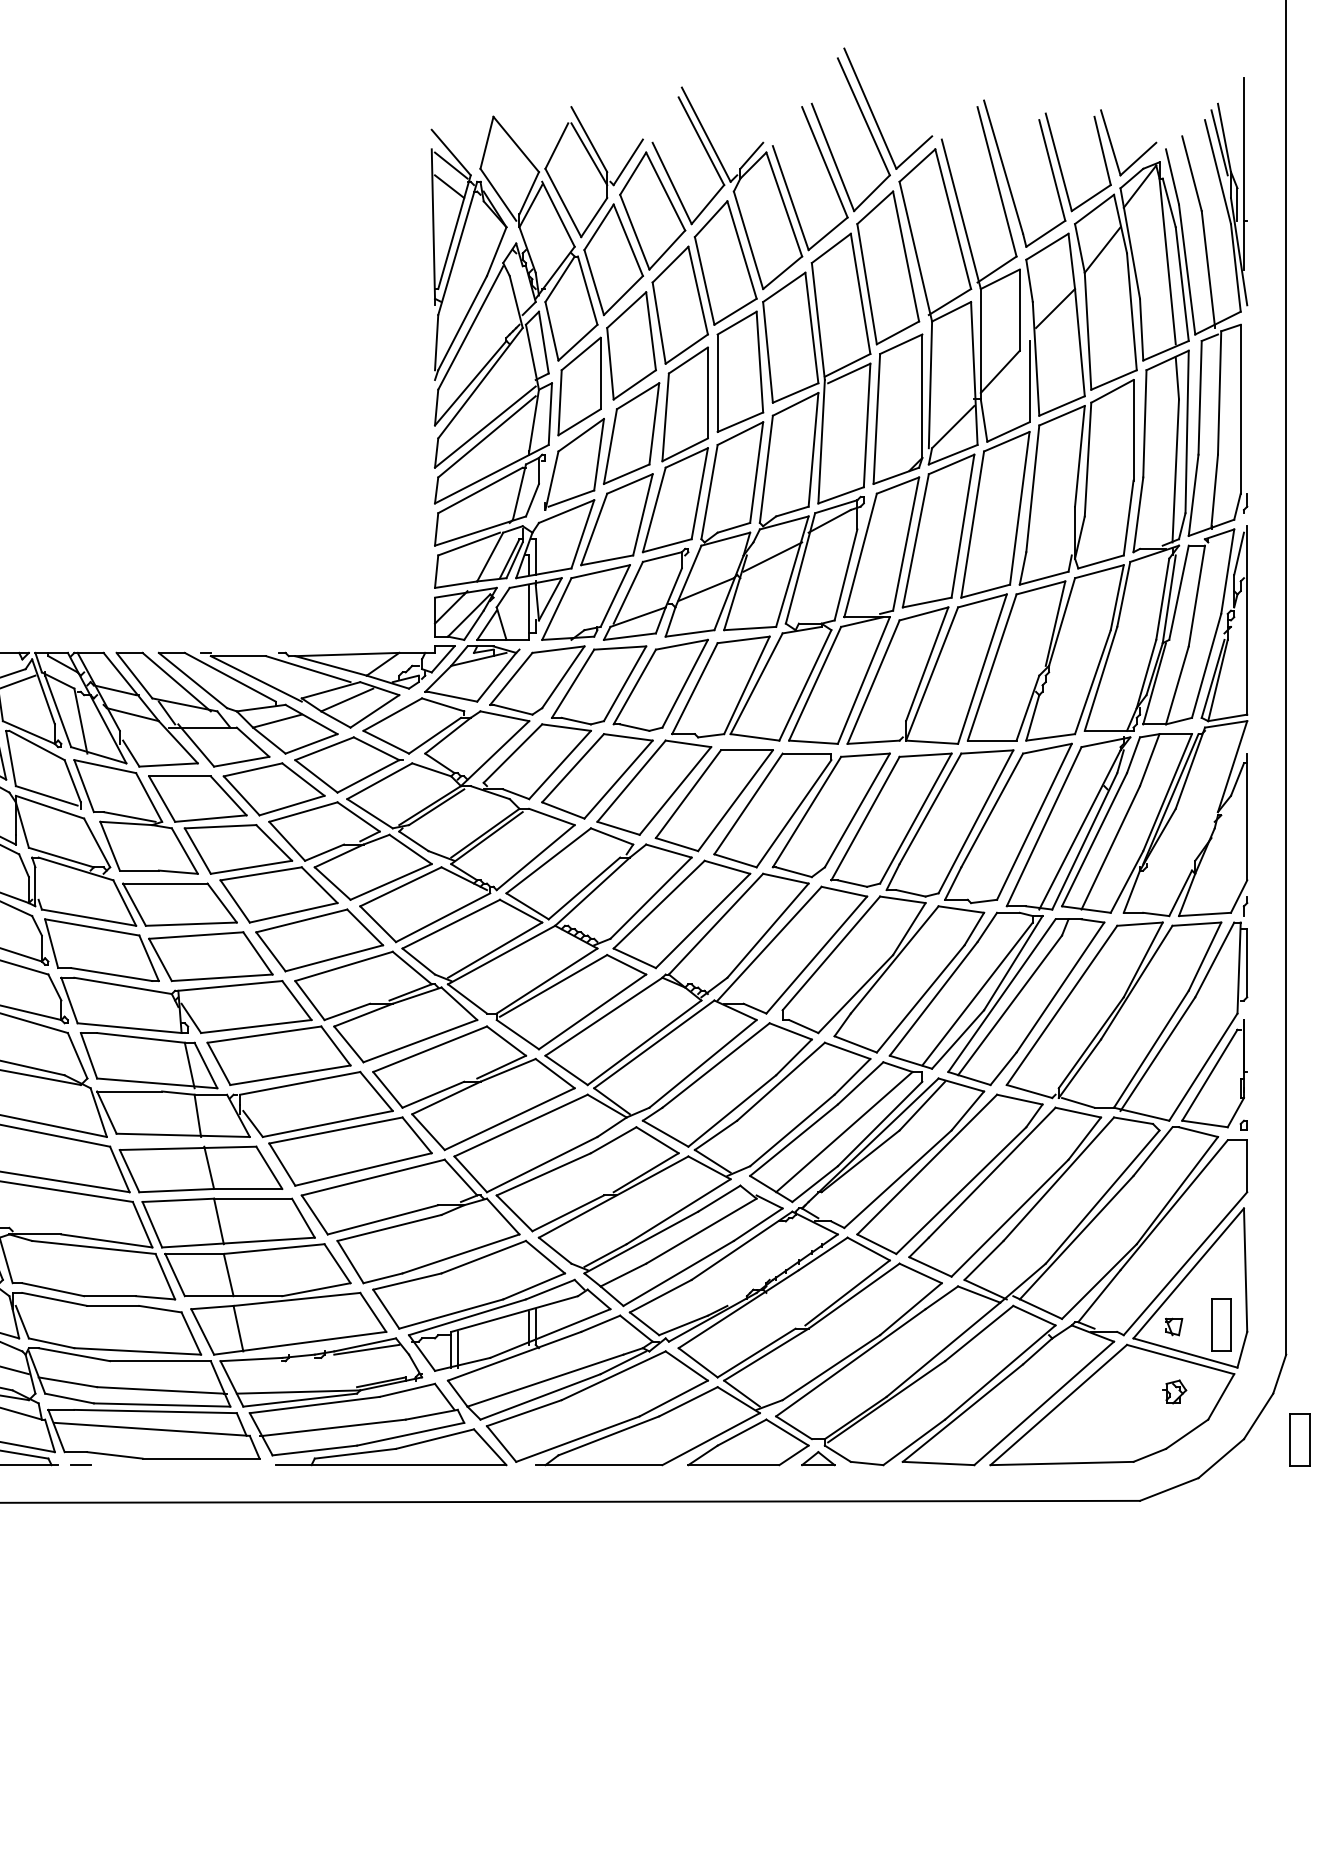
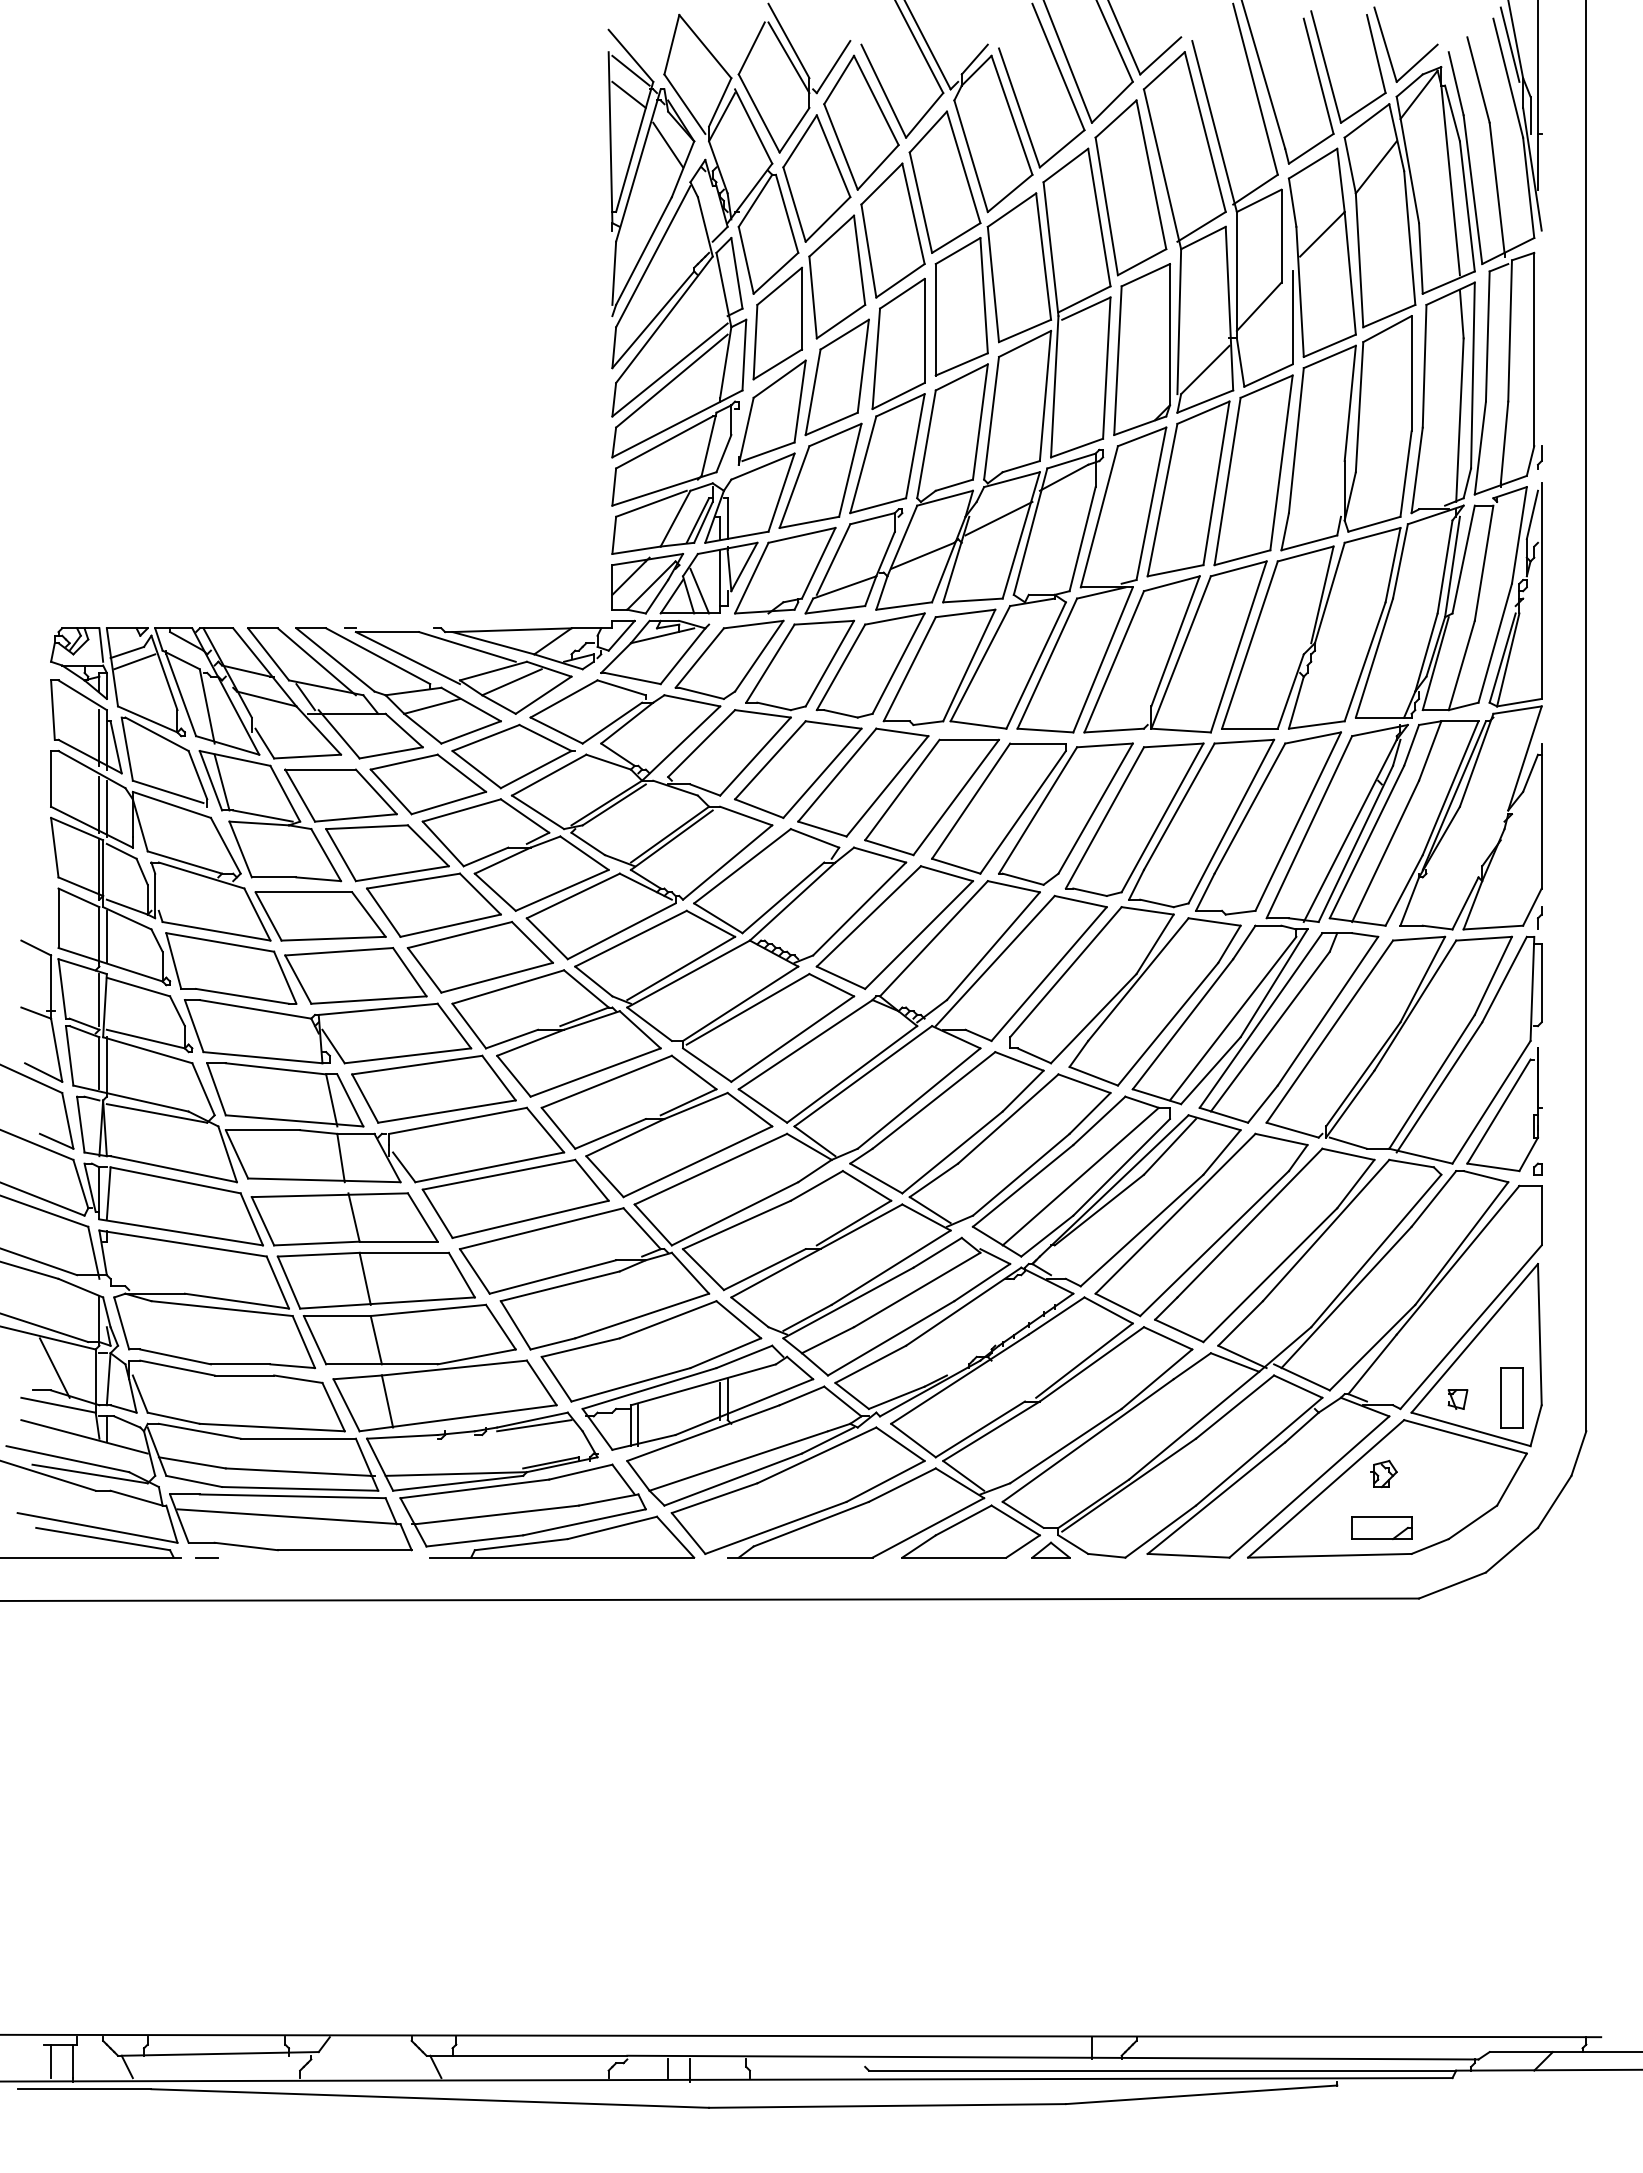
line: (484, 230) -> (668, 144), added
line: (511, 619) -> (699, 590), added
line: (93, 787) -> (221, 782), added
part: (1174, 1391) -> (1383, 1473), moved
part: (1107, 1439) -> (1381, 1528), added
part: (1299, 1439) -> (1601, 1528), removed

